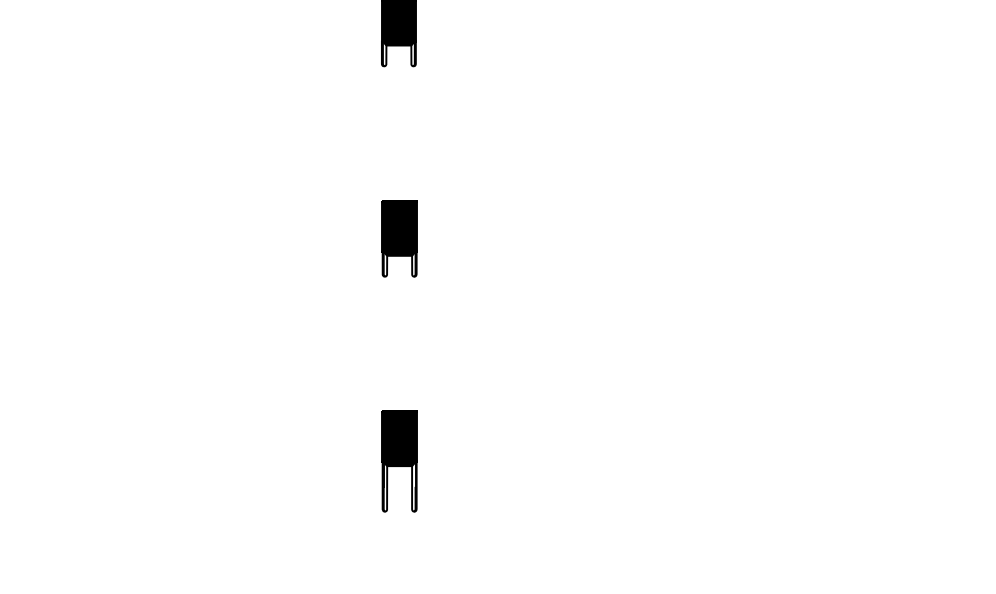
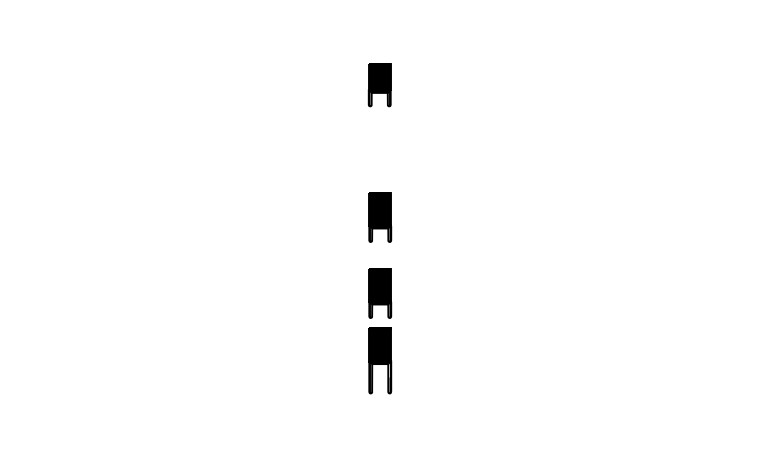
part: (400, 356) -> (380, 293), added

